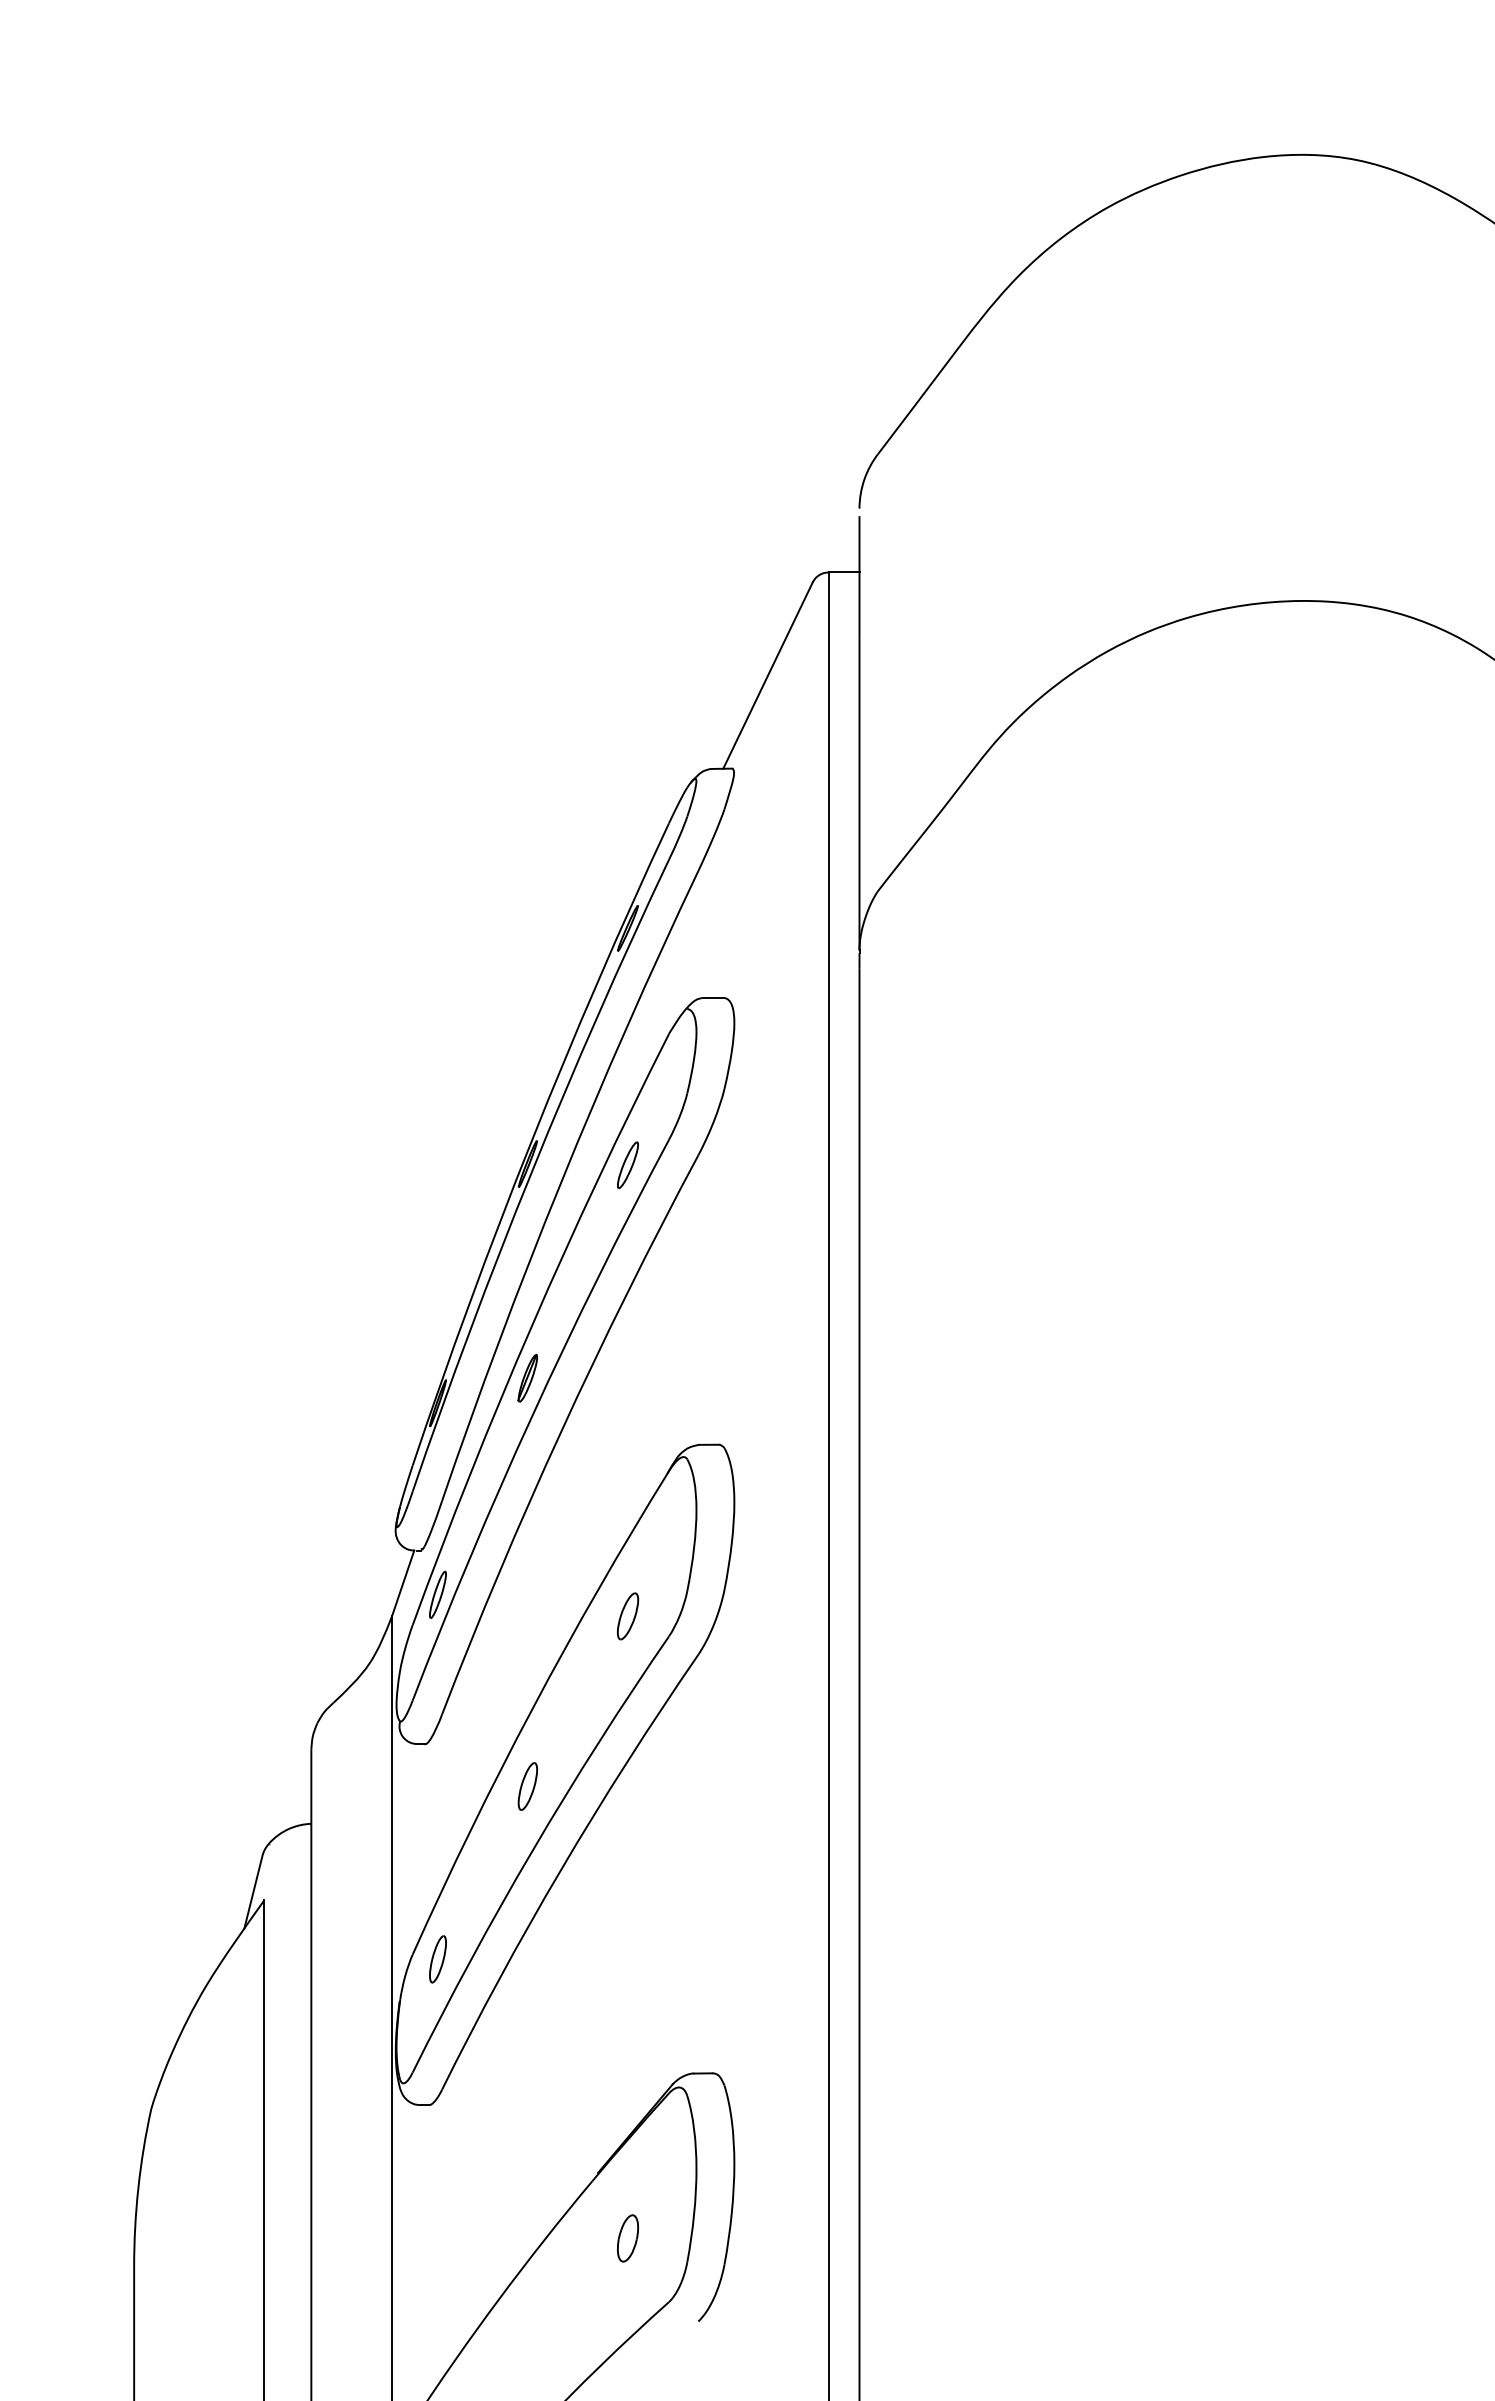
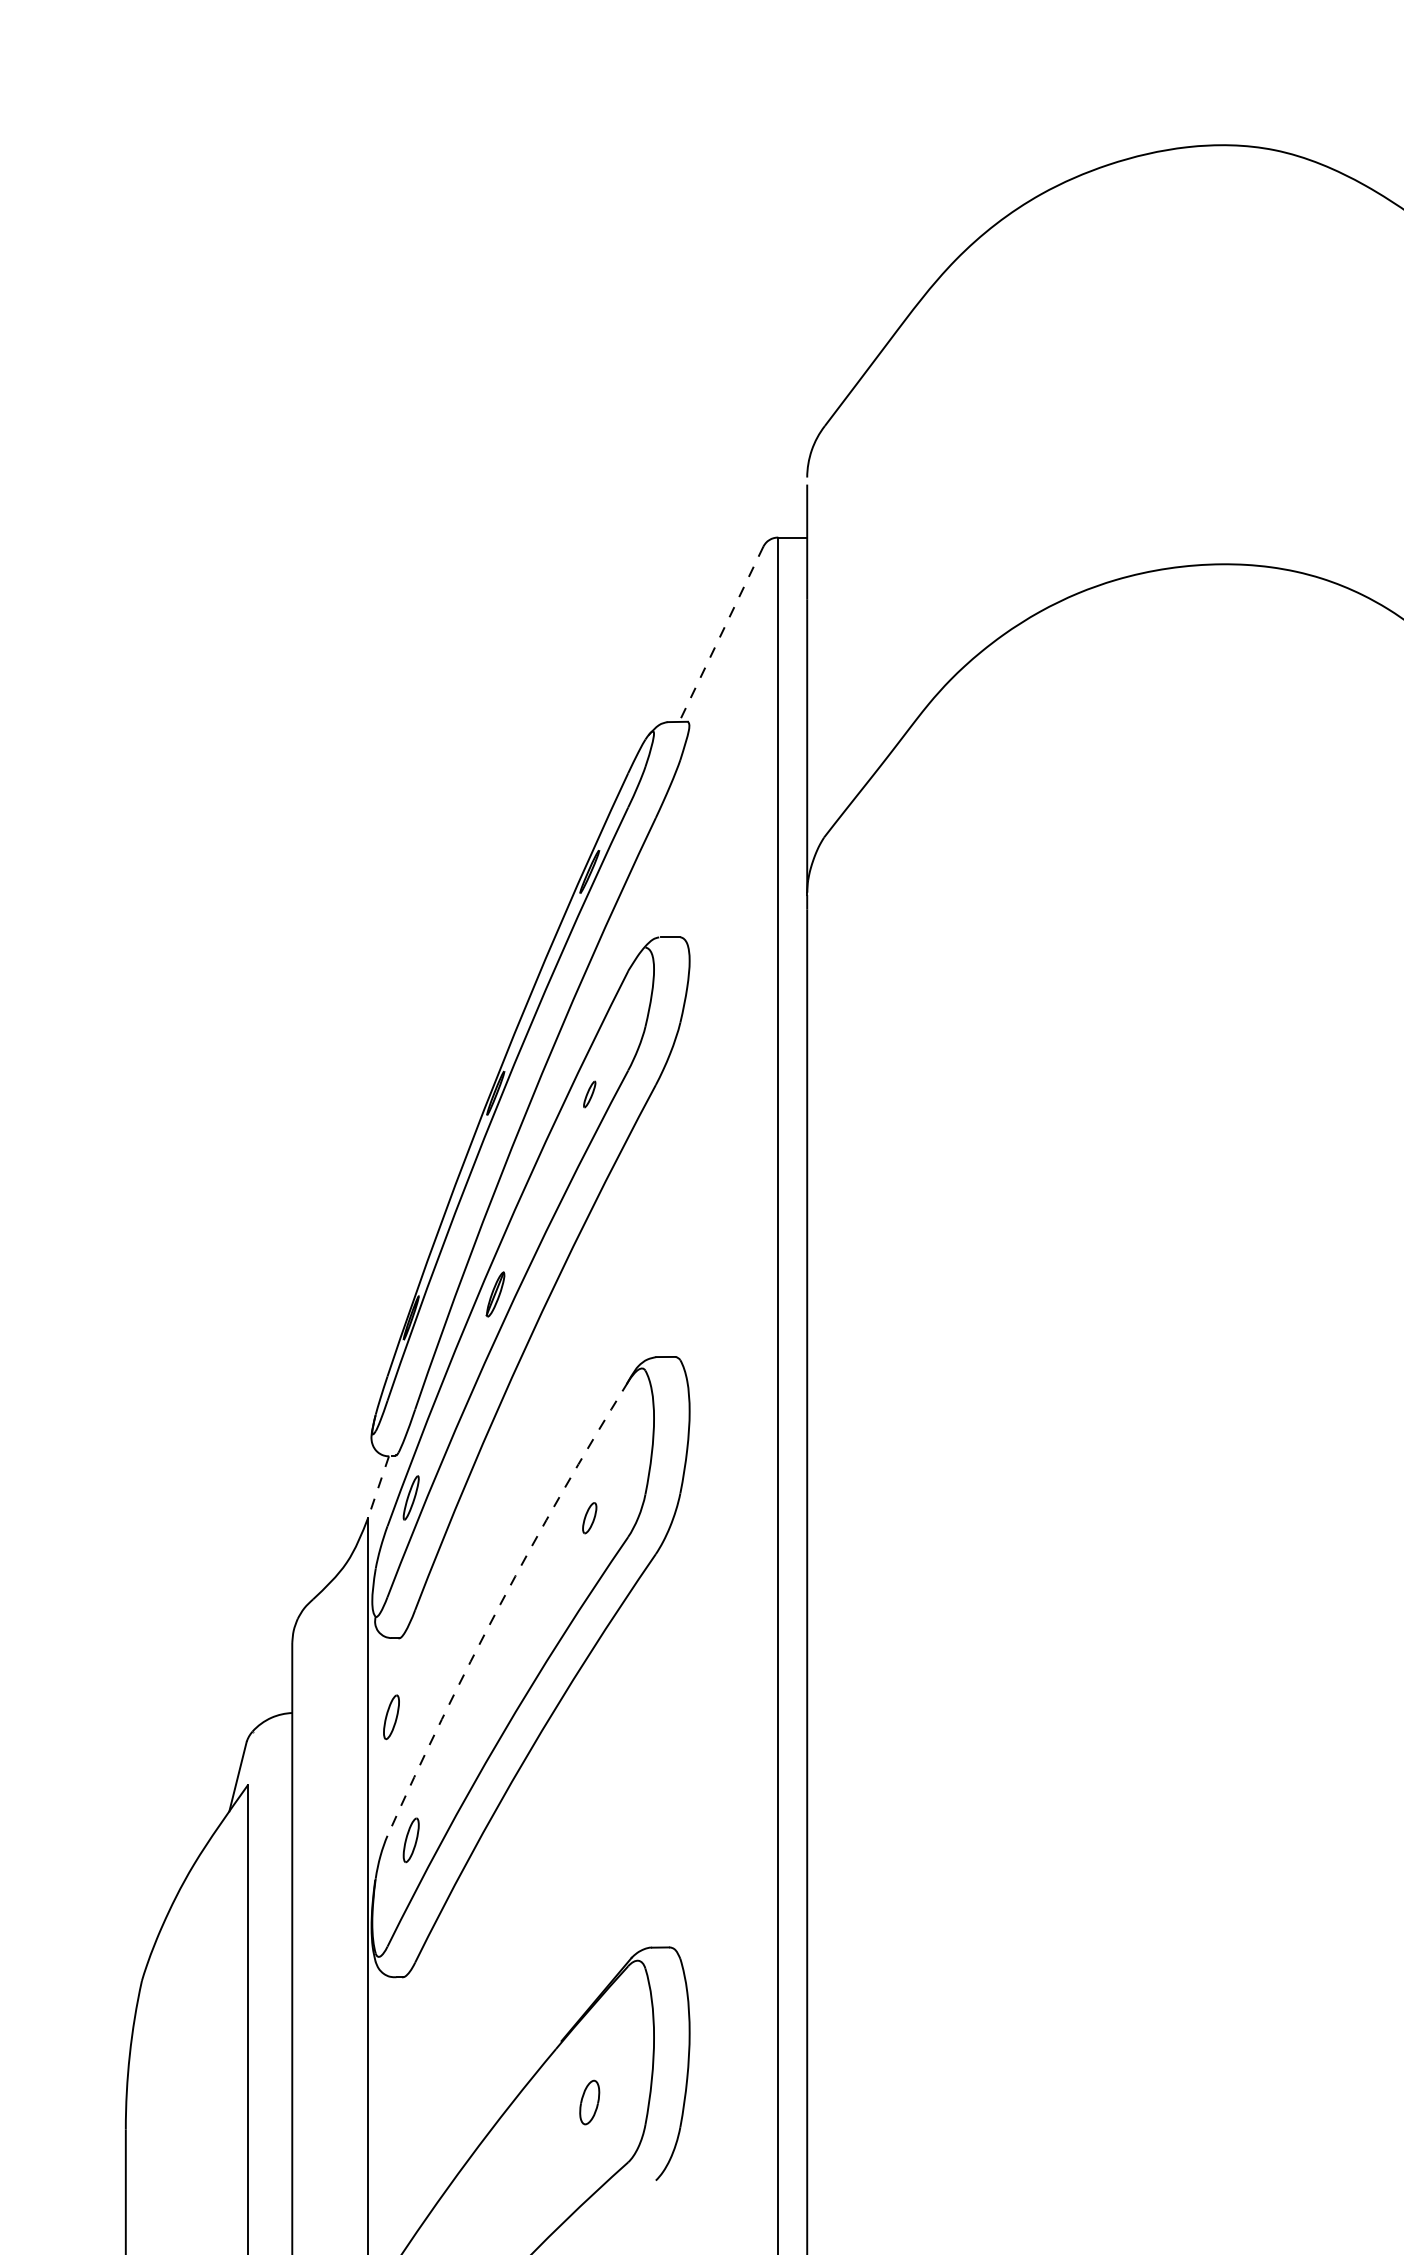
line: (768, 675) -> (721, 634), solid -> dashed
part: (627, 1165) -> (589, 1094), size x0.6
line: (403, 1583) -> (378, 1487), solid -> dashed
part: (627, 1616) -> (589, 1518), size x0.7
arc: (532, 1708) -> (500, 1604), solid -> dashed
part: (527, 1786) -> (495, 1677), removed
part: (416, 1828) -> (391, 1717), added

